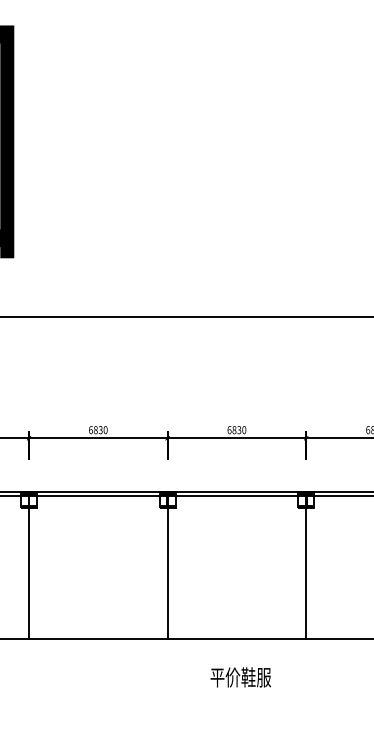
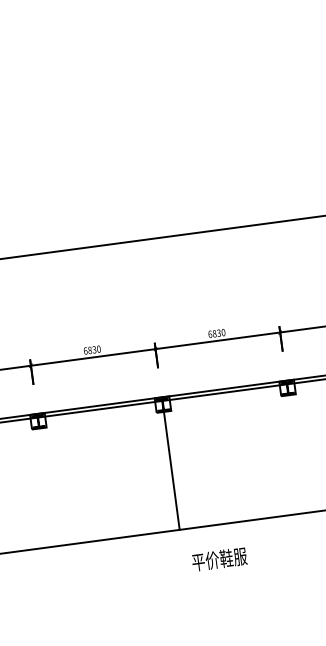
line: (29, 573) -> (47, 487), removed
line: (306, 573) -> (296, 454), removed
text: (240, 677) -> (219, 559), moved

